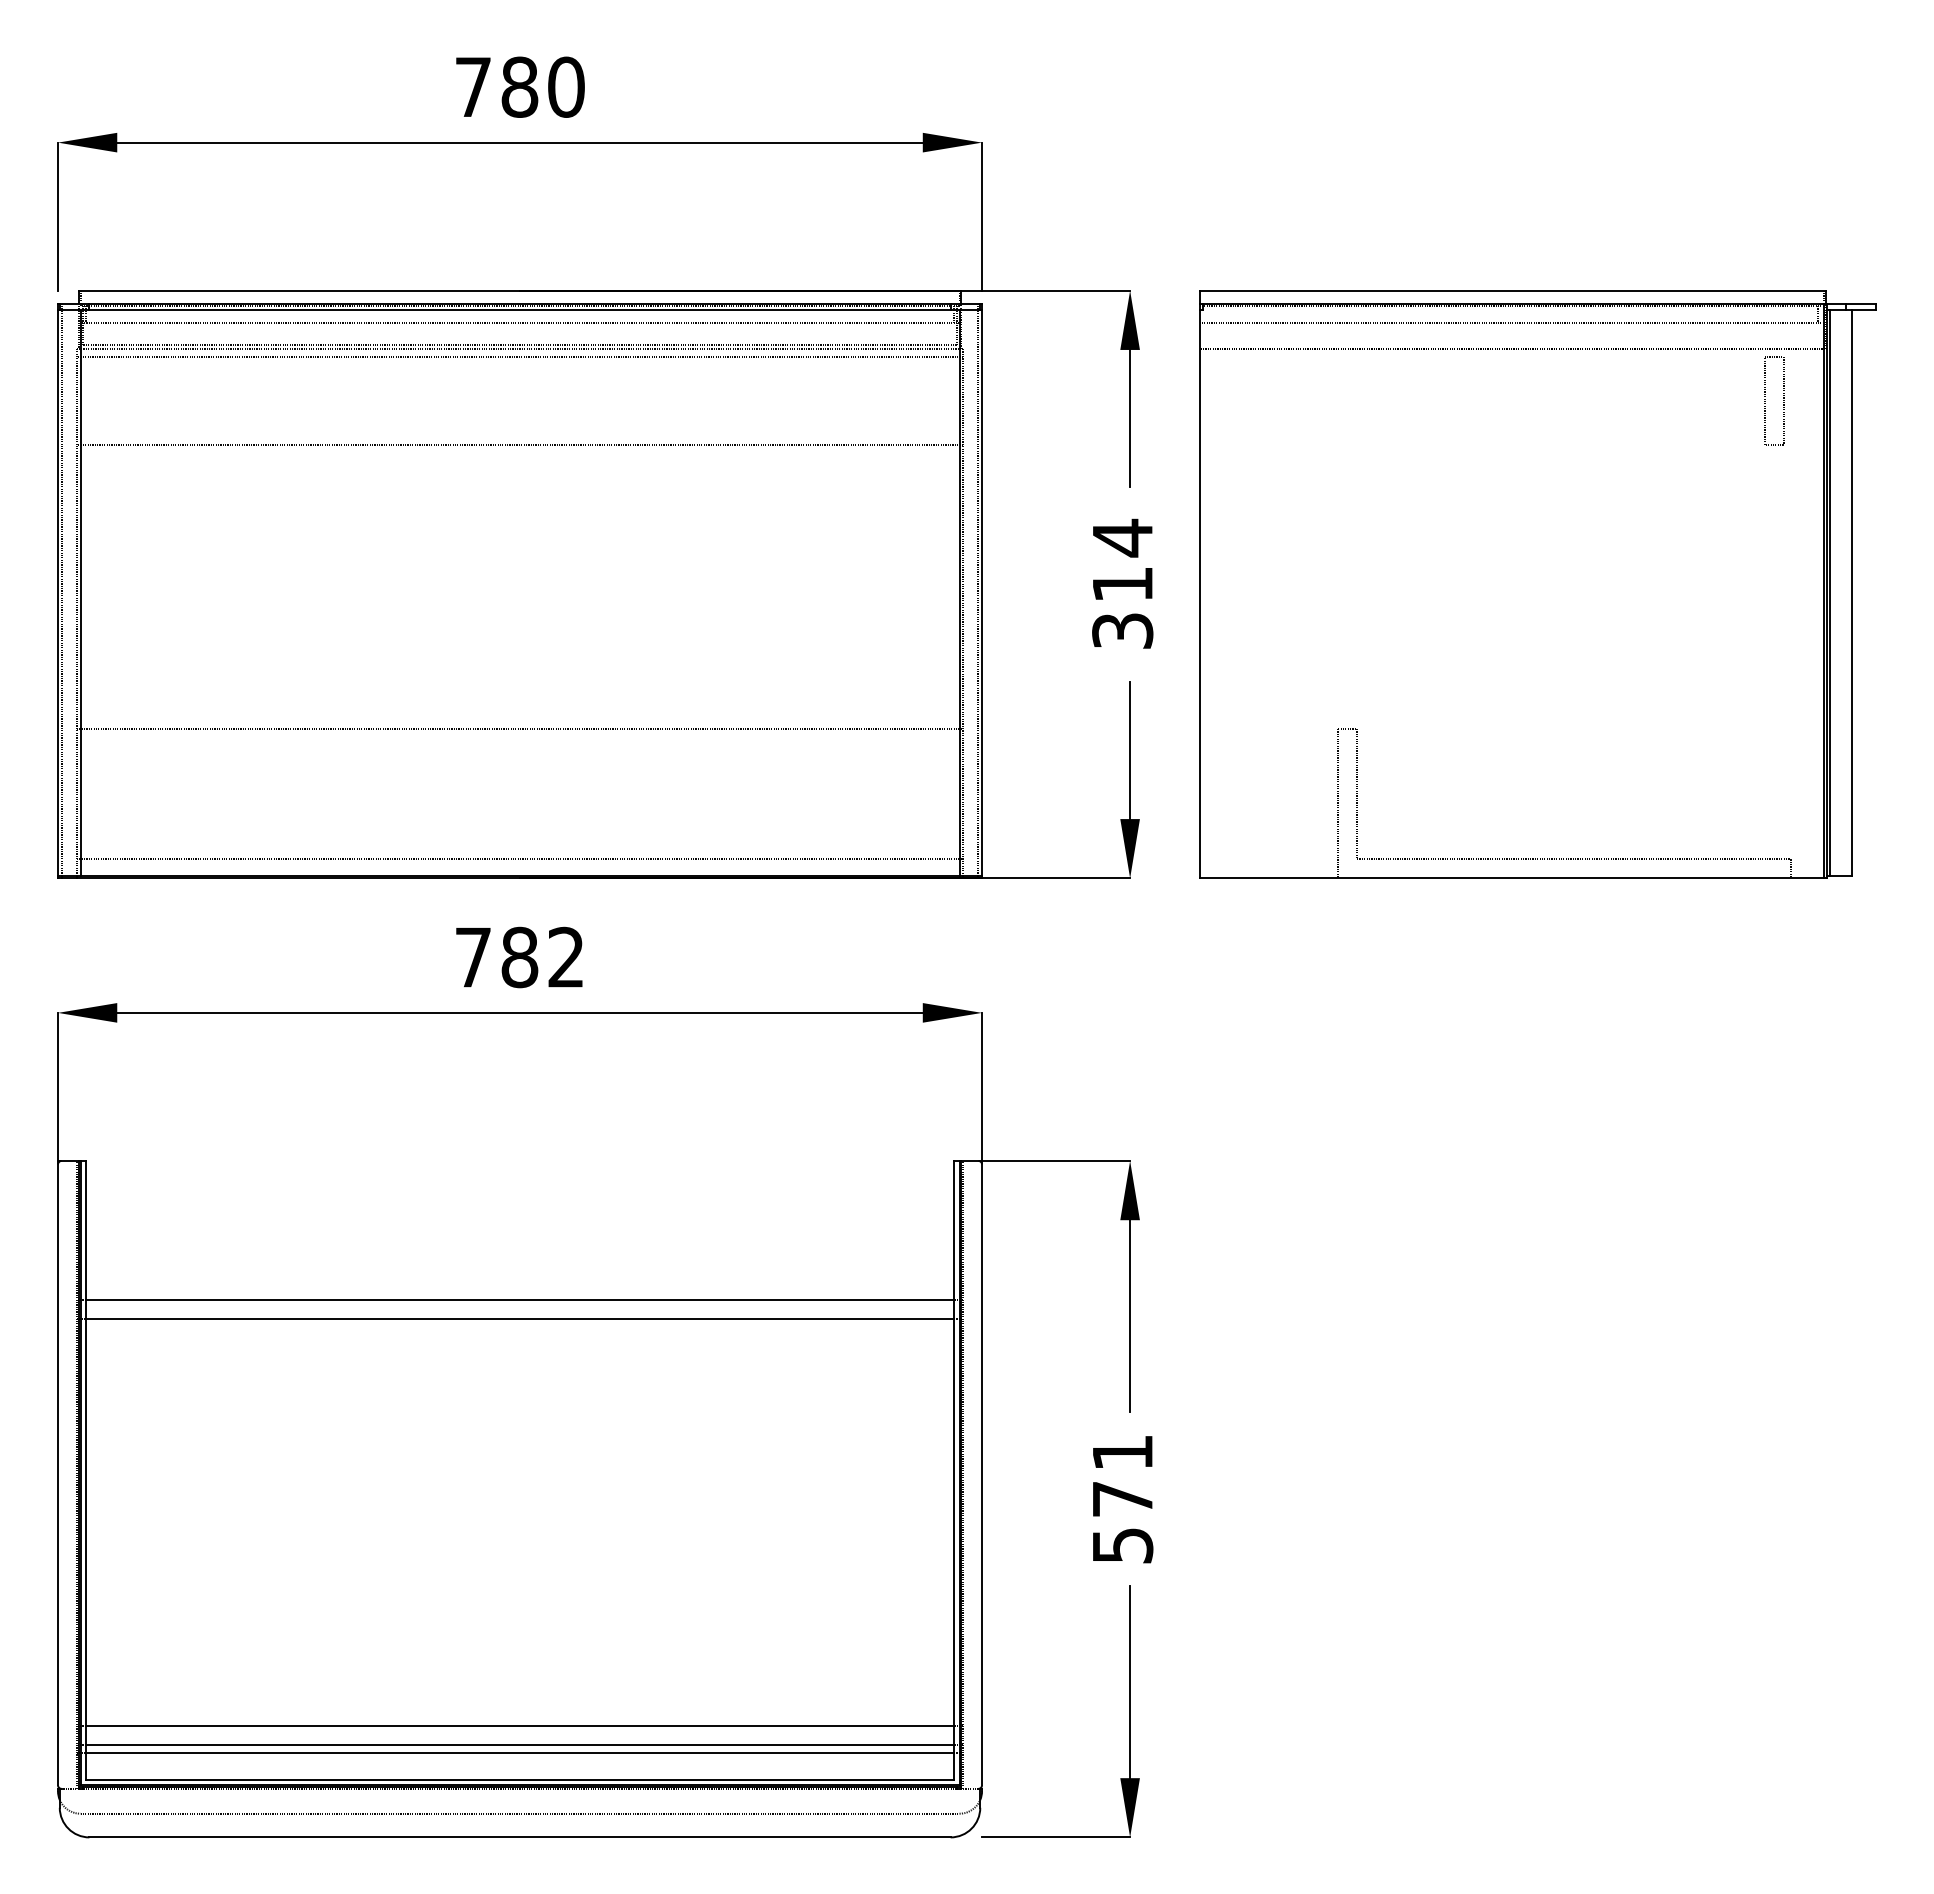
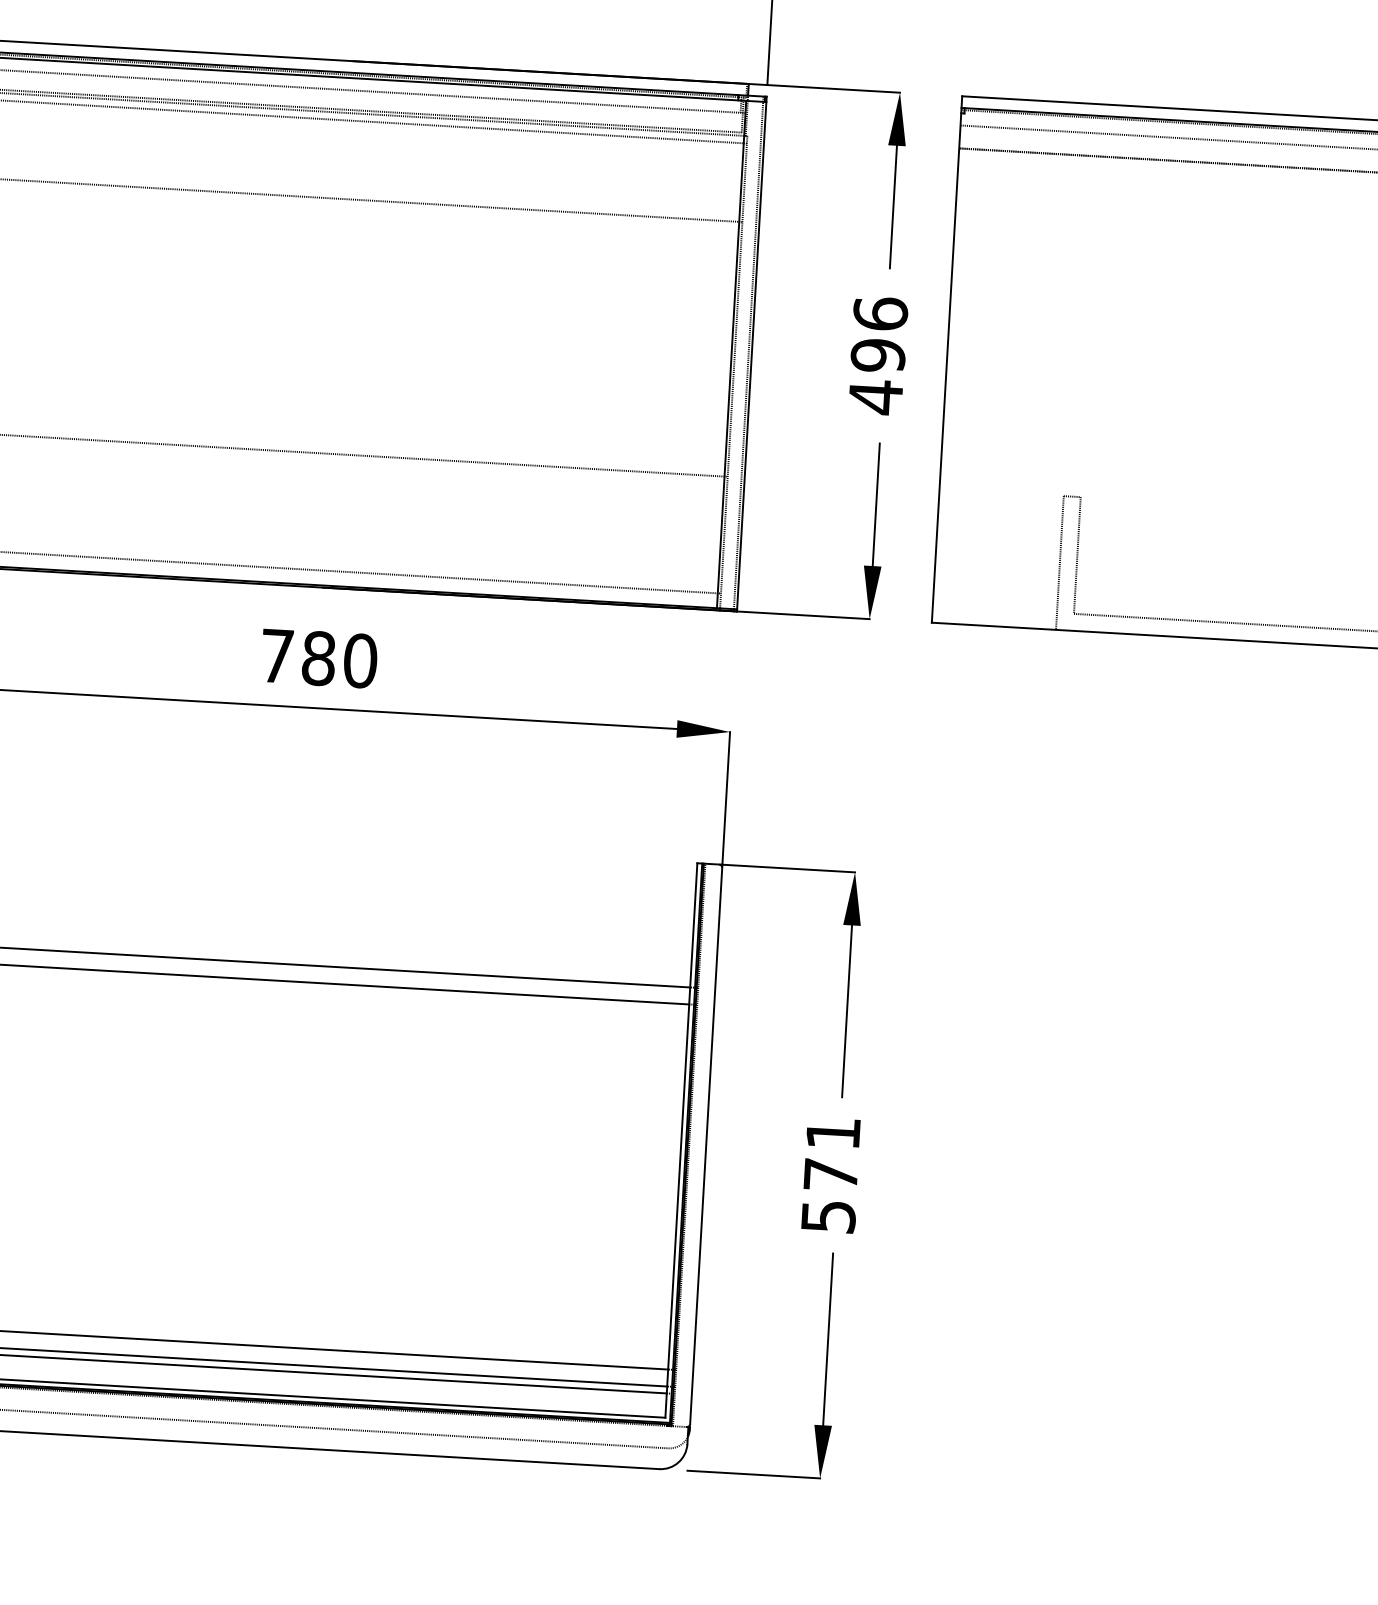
text: (1122, 584) -> (878, 355), 314 -> 496
text: (566, 957) -> (360, 660), 782 -> 780

